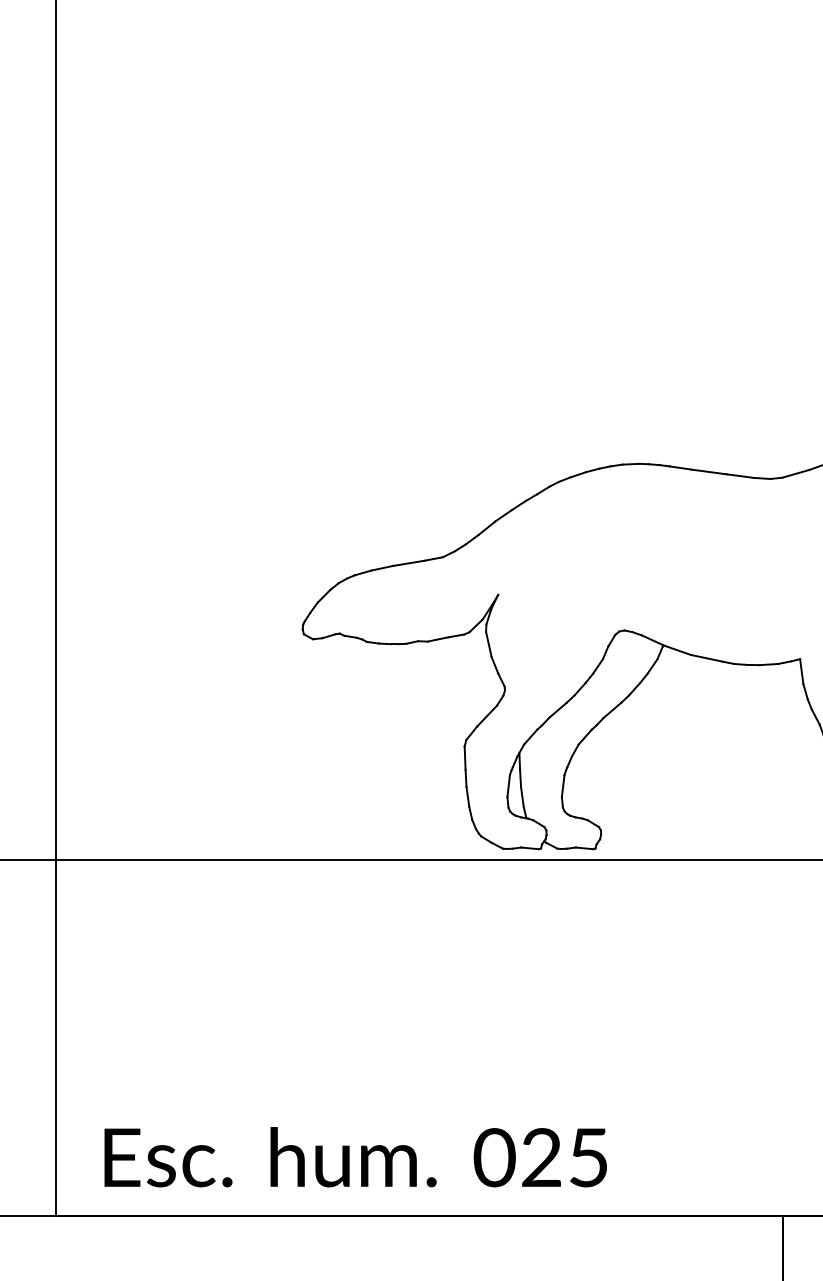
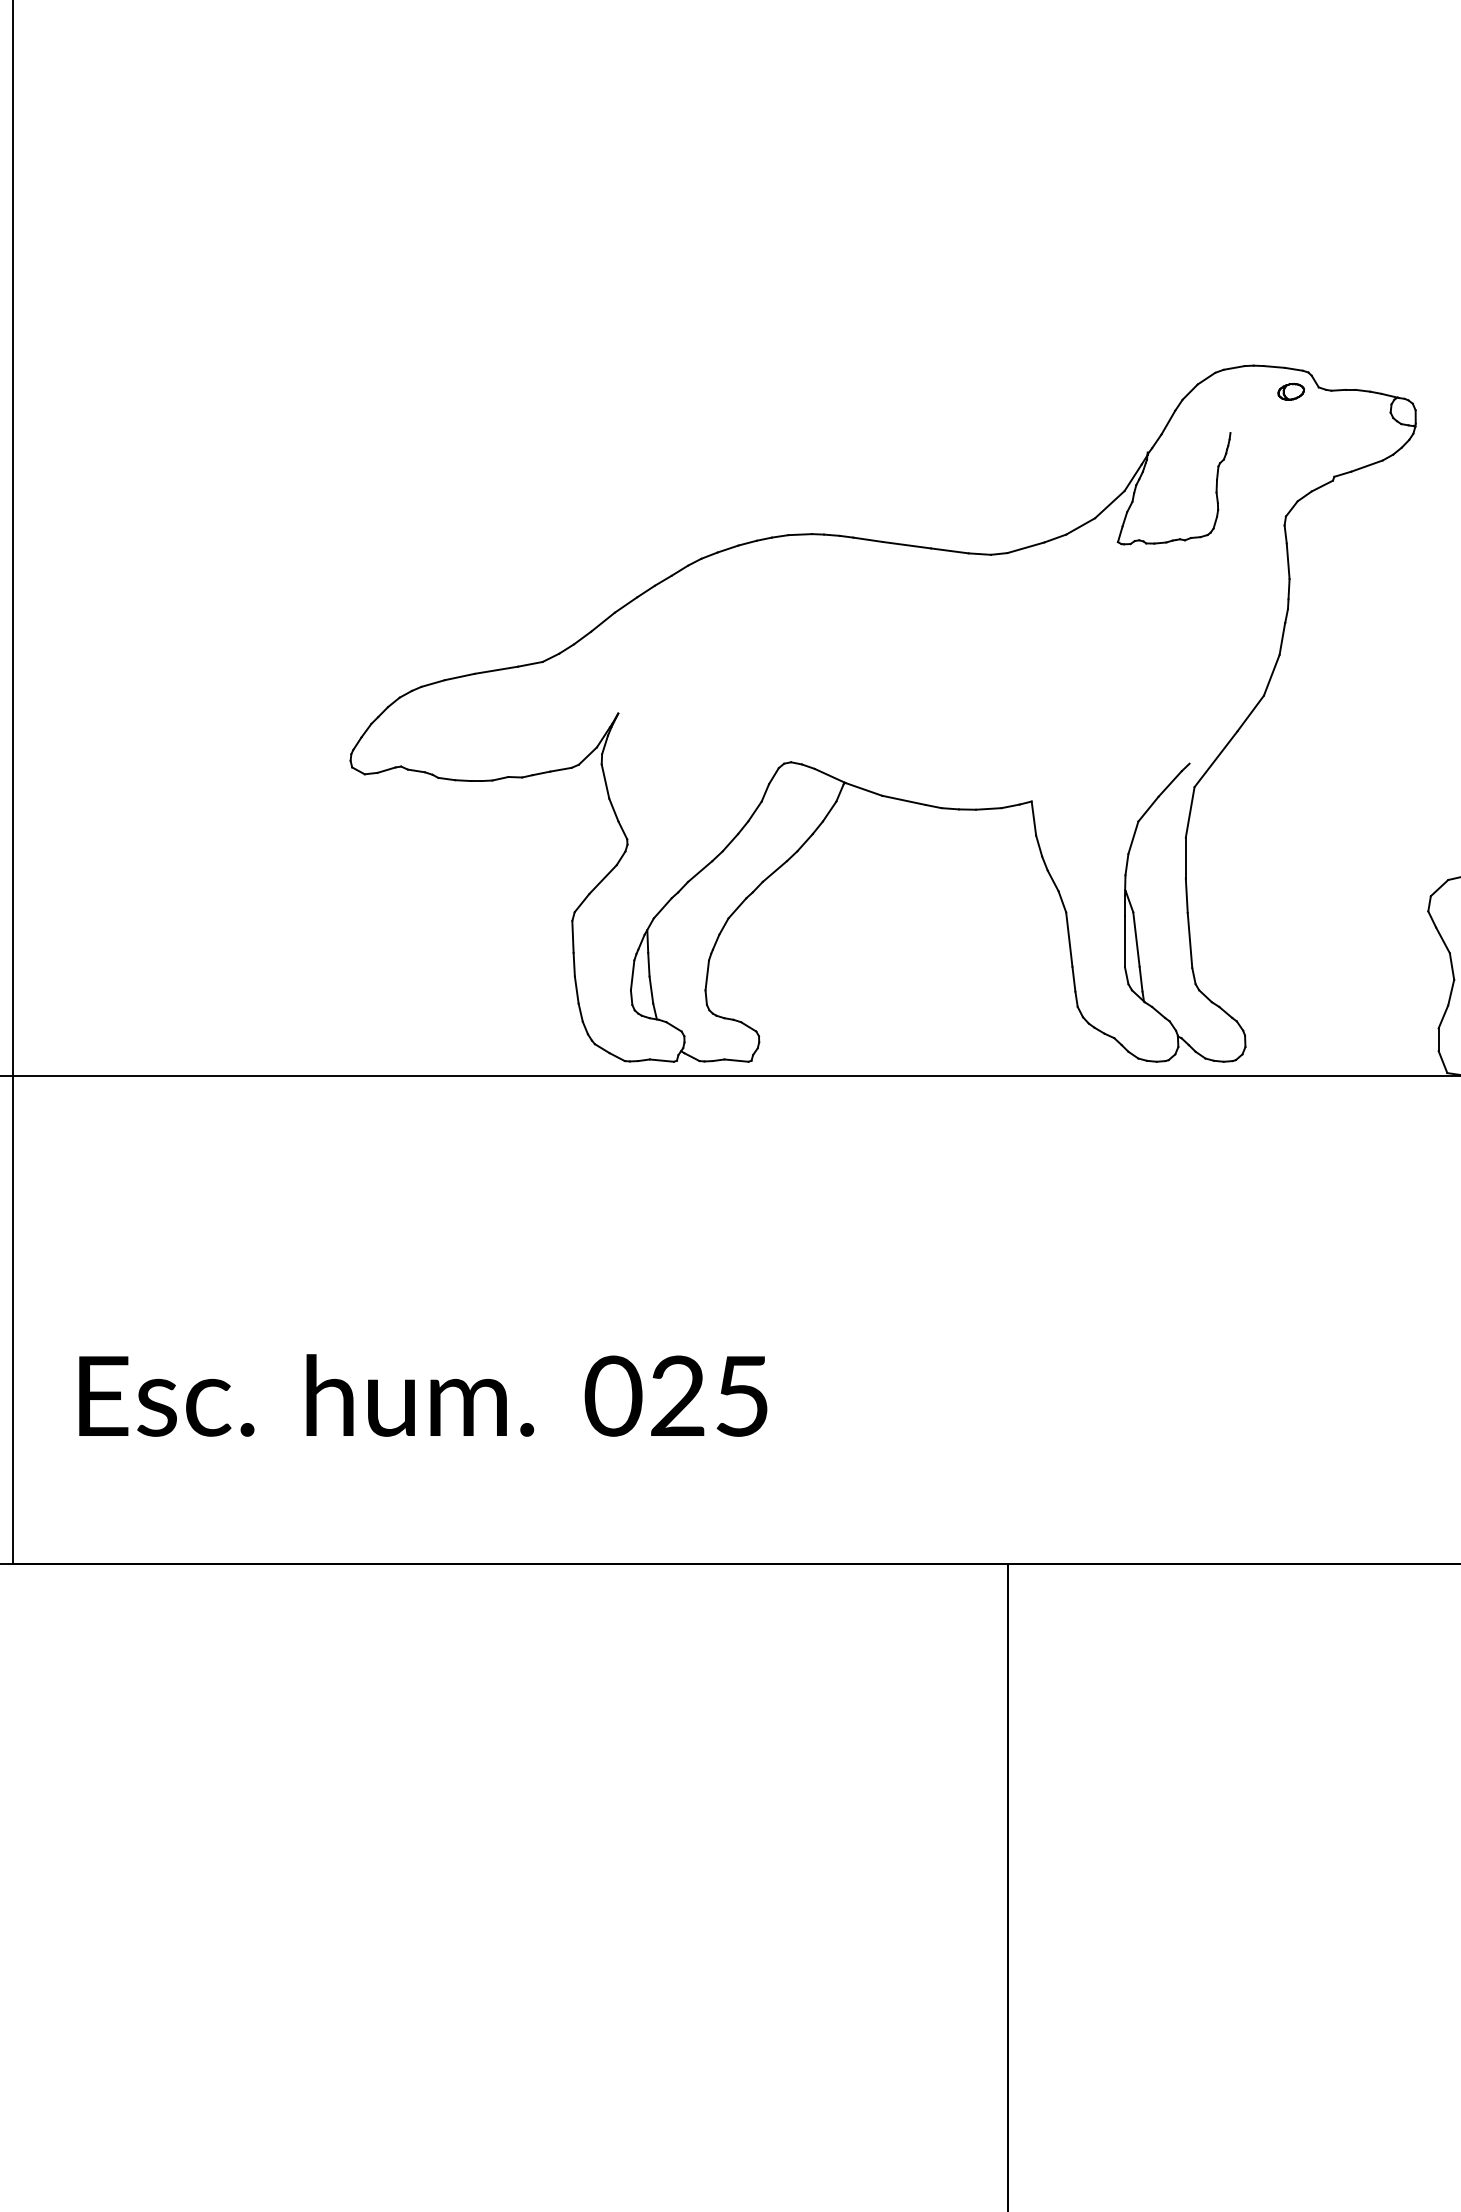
text: (355, 1157) -> (423, 1395), moved

